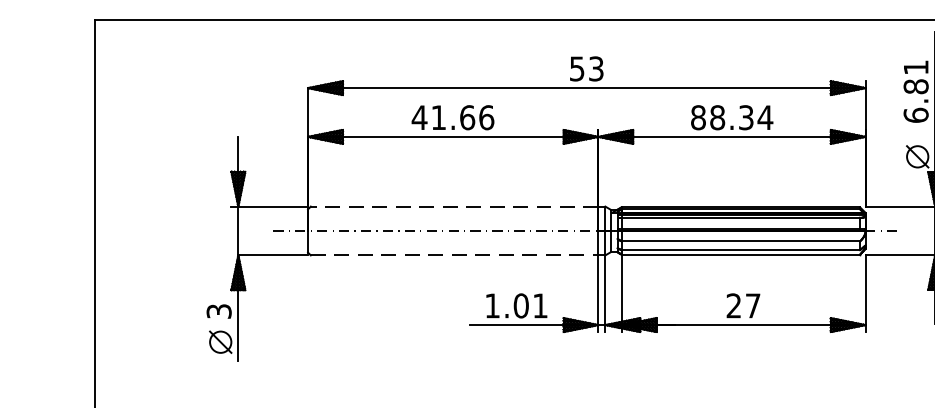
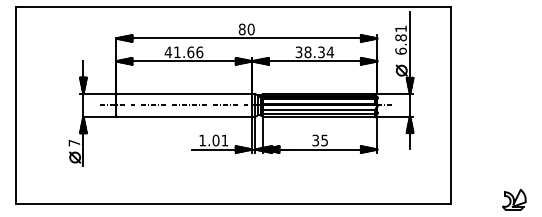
text: (586, 68) -> (246, 29), 53 -> 80
text: (697, 118) -> (298, 52), 88.34 -> 38.34
line: (454, 207) -> (184, 94), dashed -> solid
line: (456, 254) -> (185, 116), dashed -> solid
text: (742, 305) -> (319, 140), 27 -> 35
text: (219, 310) -> (74, 142), 3 -> 7

